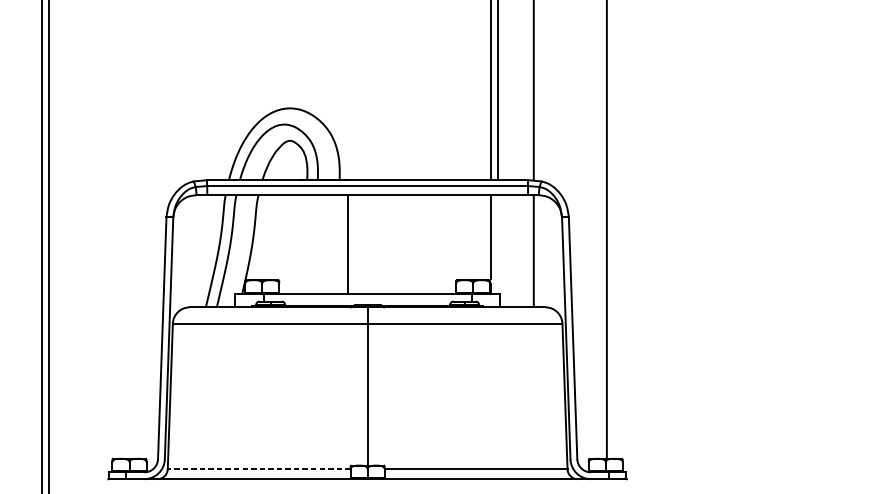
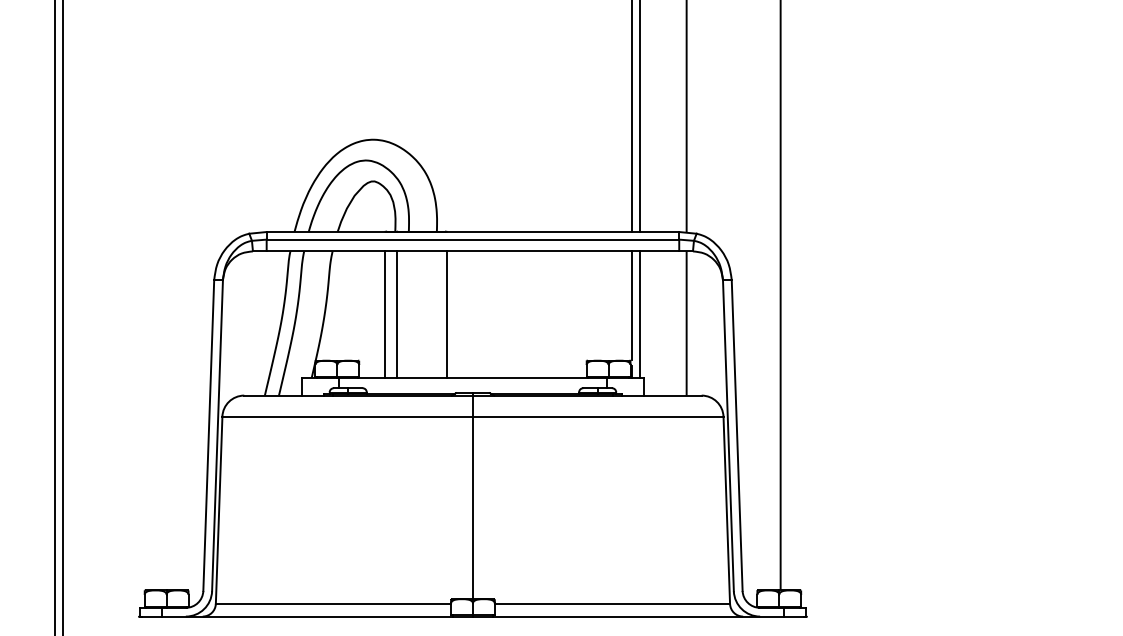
line: (299, 244) -> (385, 314), added
line: (308, 244) -> (396, 314), added
line: (497, 244) -> (640, 314), added
line: (259, 468) -> (333, 603), dashed -> solid

